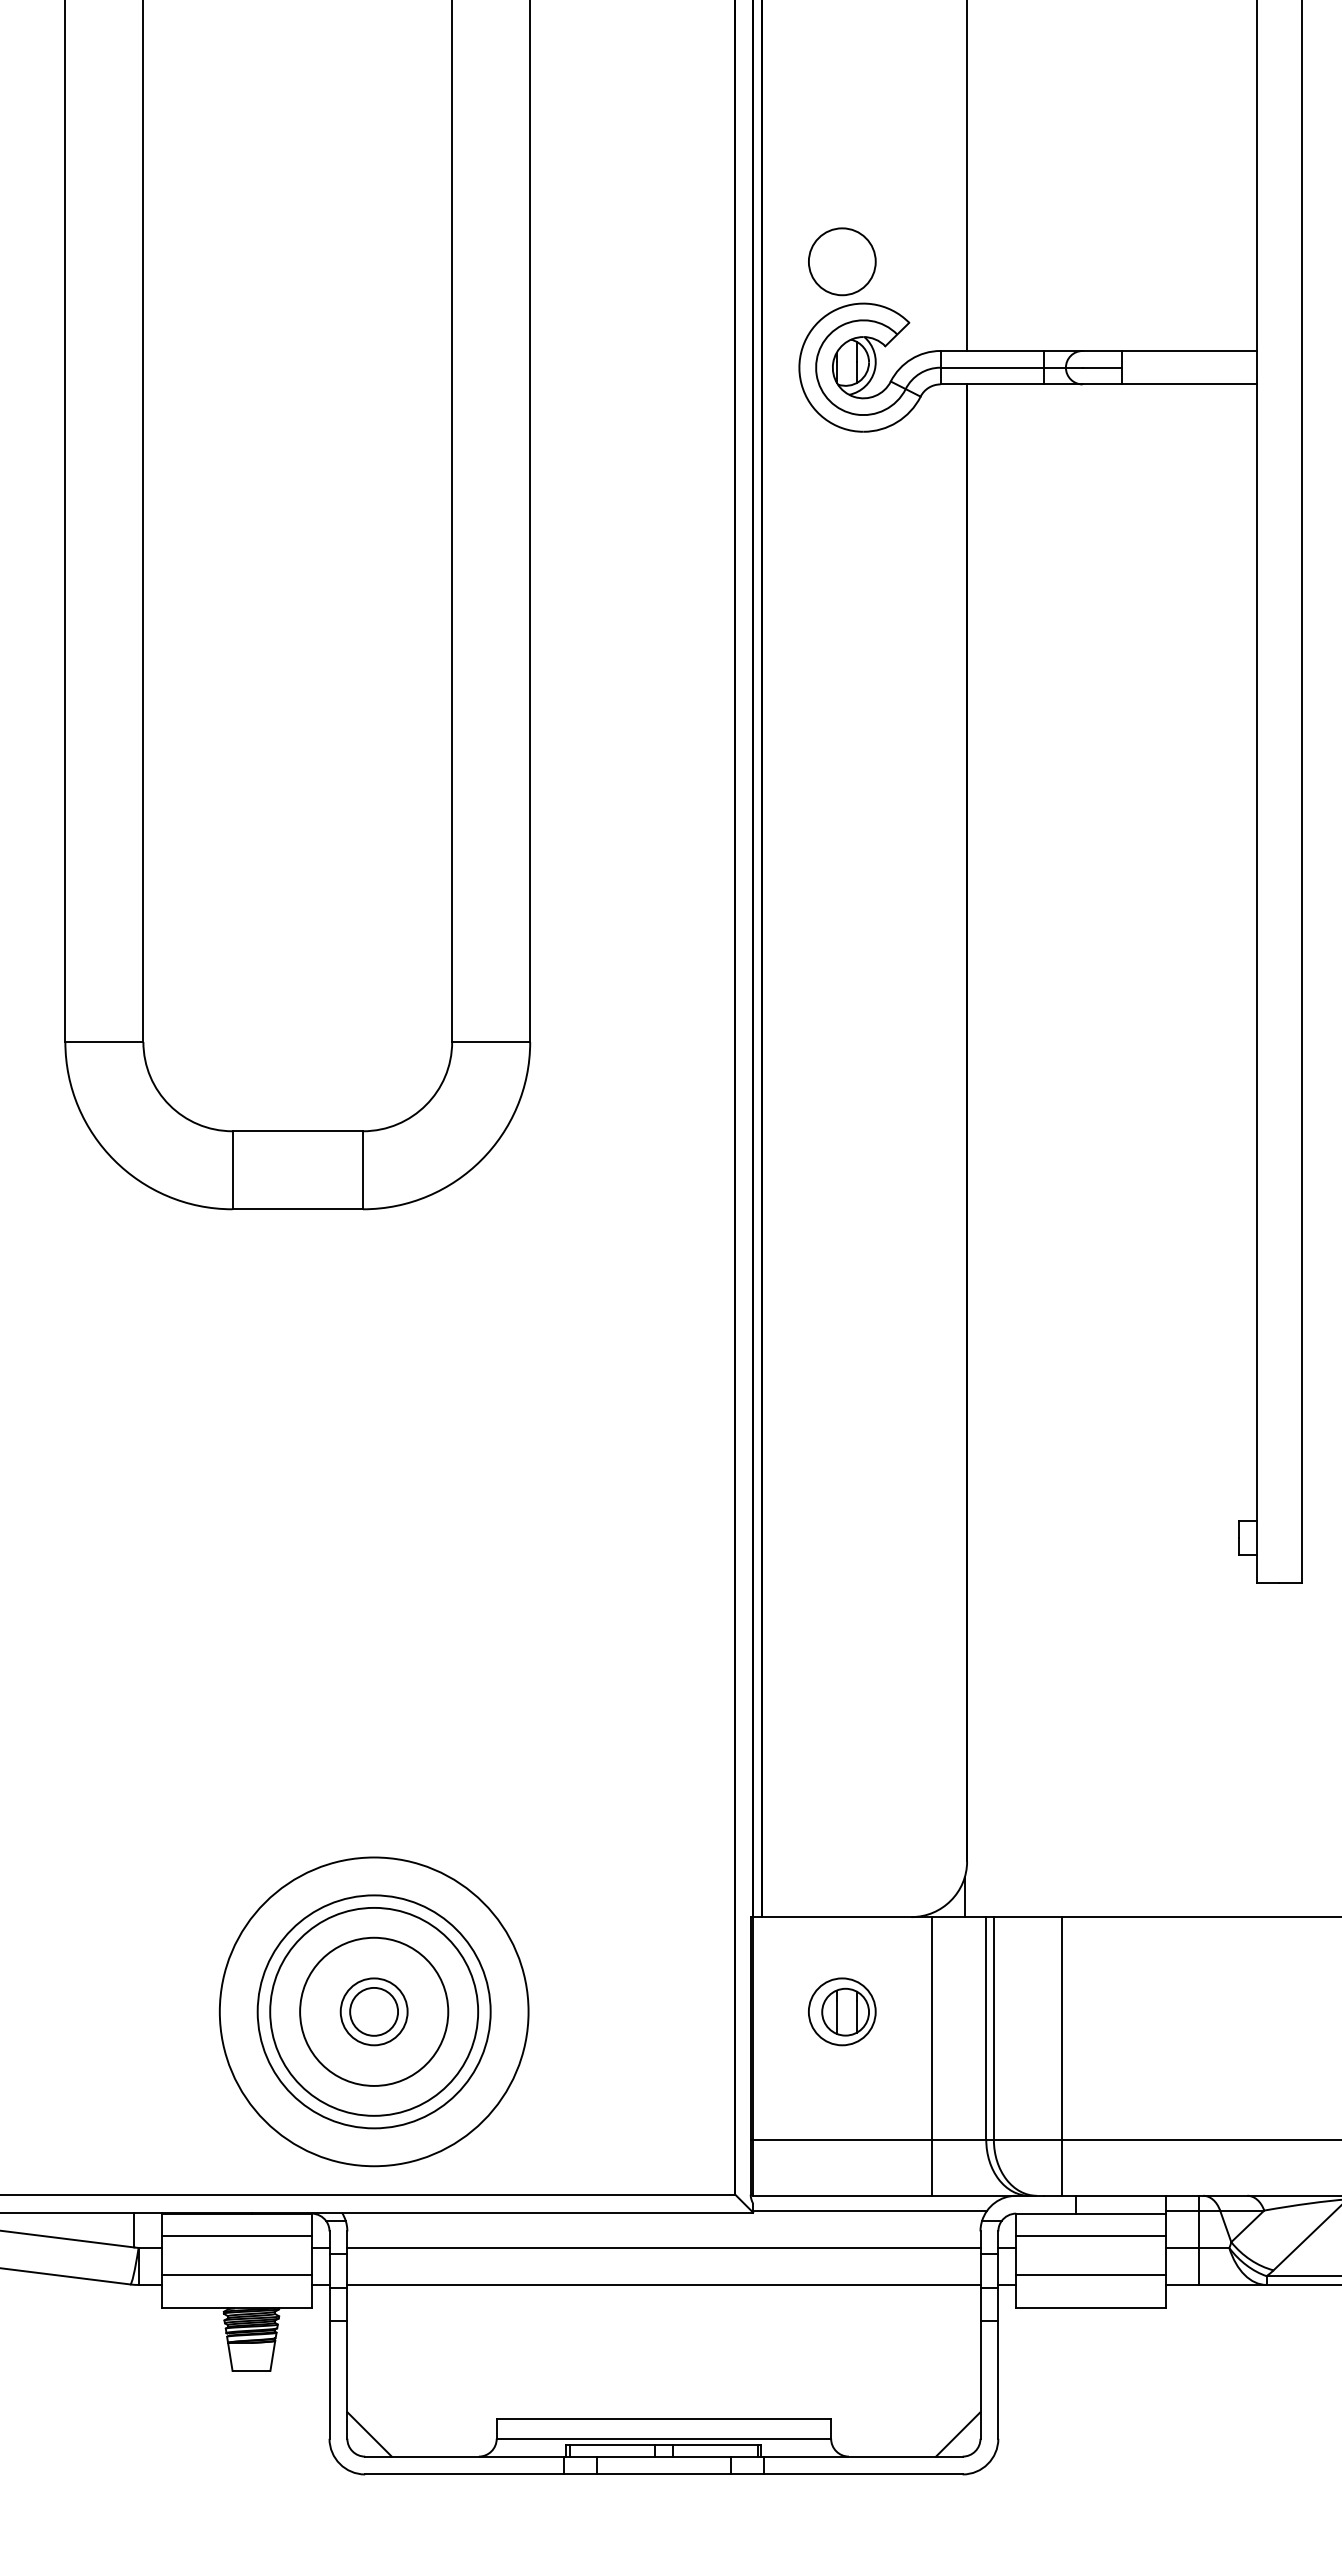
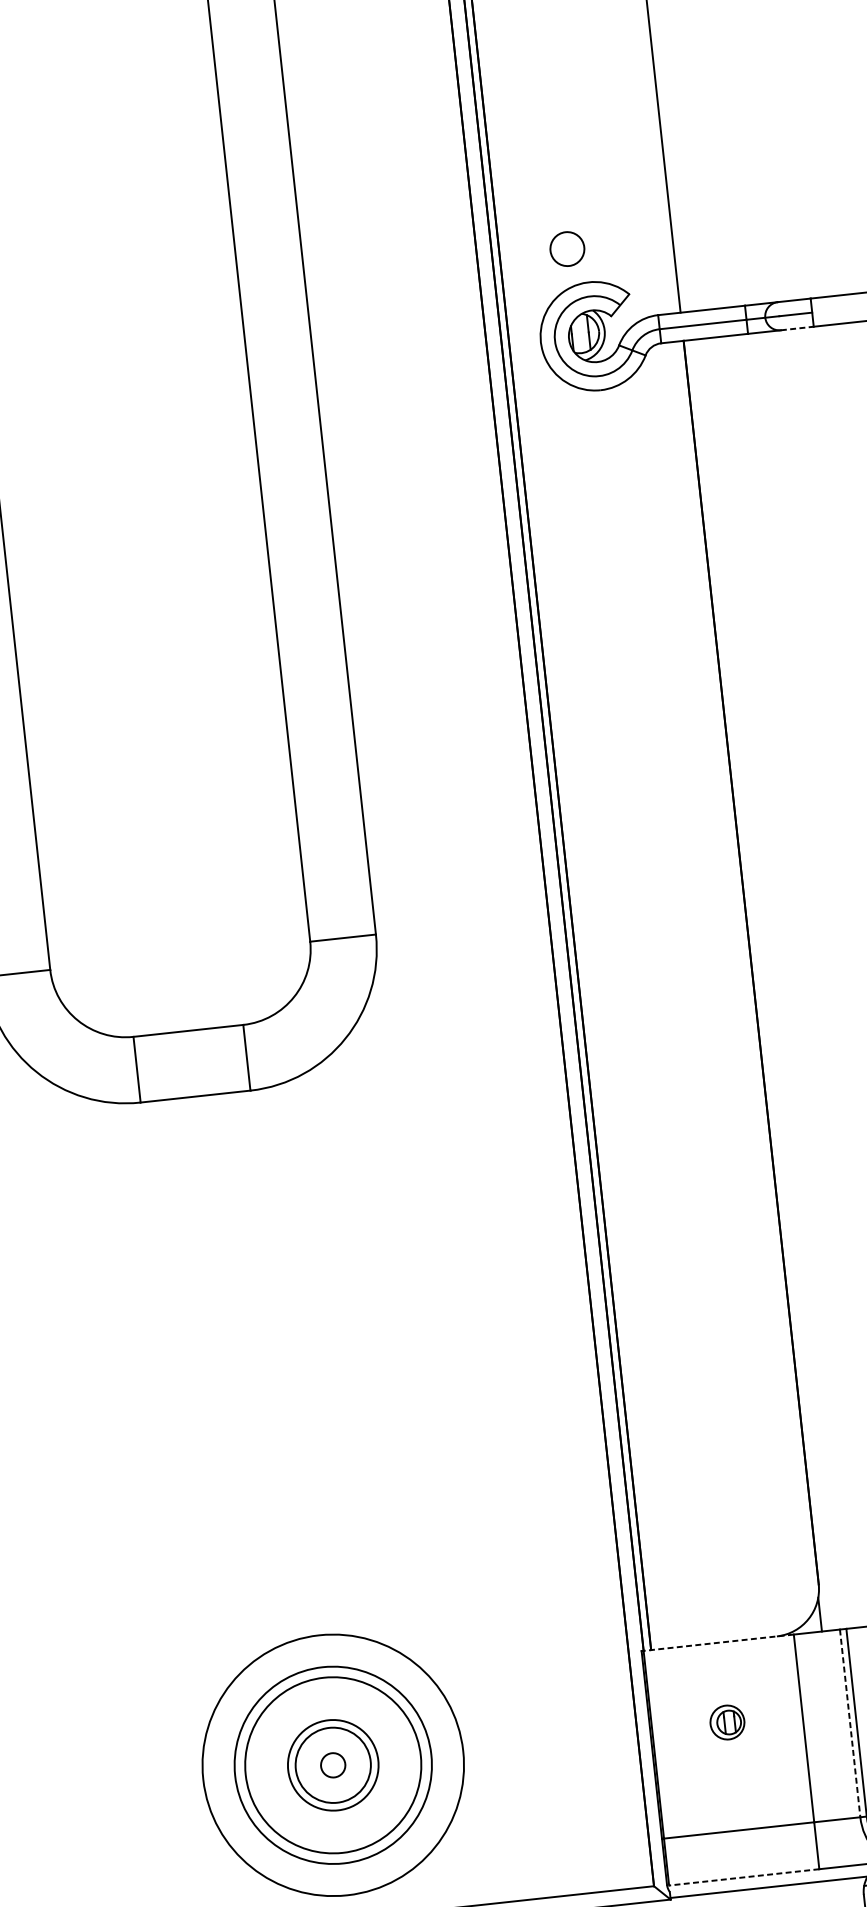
circle: (842, 261) -> (567, 248), size x0.6
line: (1102, 384) -> (797, 328), solid -> dashed
line: (841, 1917) -> (718, 1643), solid -> dashed
circle: (373, 2011) -> (332, 1765), size x1.6
circle: (374, 2011) -> (333, 1764), size x0.6
circle: (374, 2011) -> (333, 1764), size x0.6
part: (842, 2011) -> (727, 1722), size x0.6
line: (986, 2029) -> (850, 1724), solid -> dashed
line: (841, 2195) -> (743, 1877), solid -> dashed

